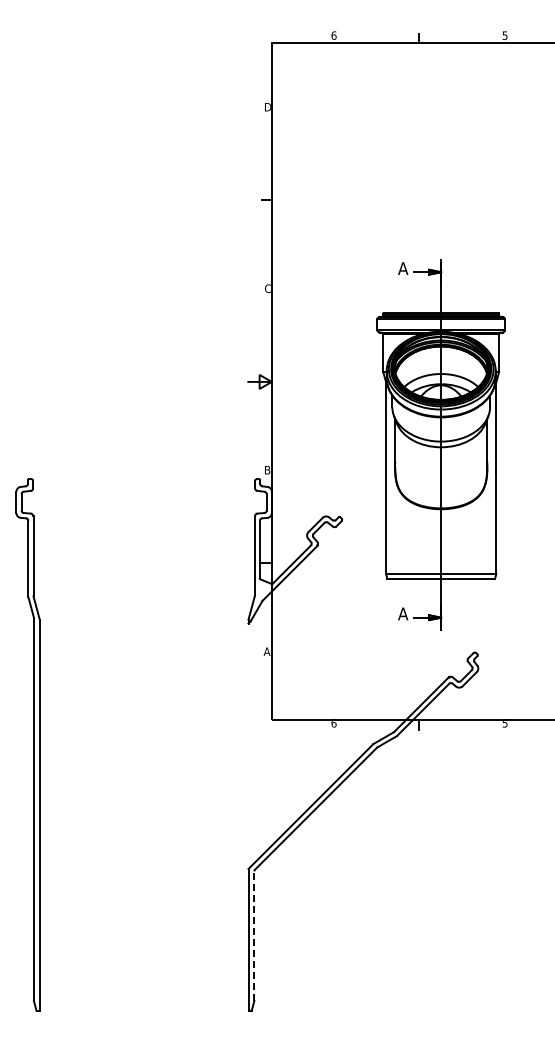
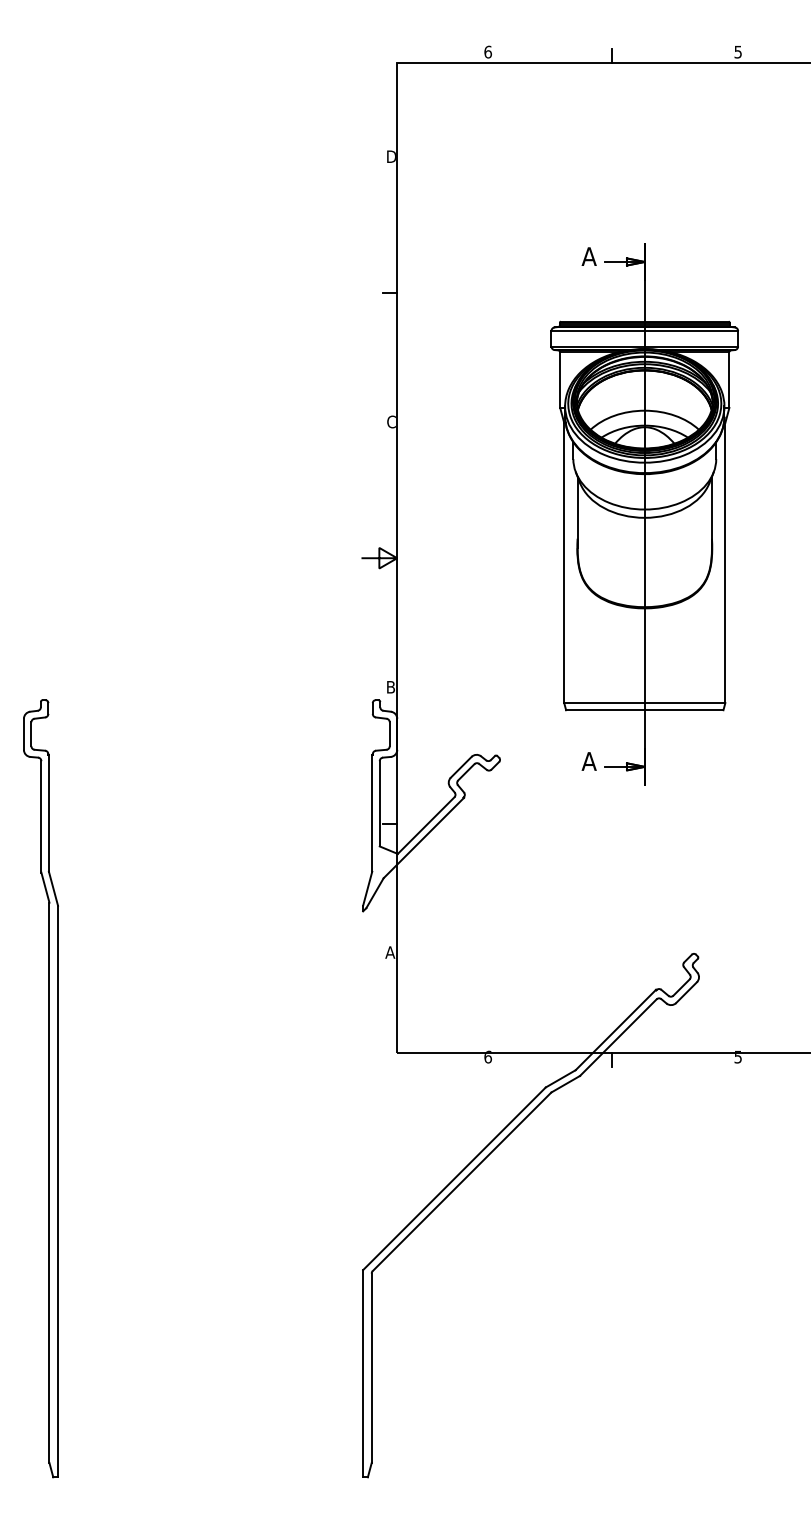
part: (440, 444) -> (643, 513), moved
line: (254, 936) -> (371, 1368), dashed -> solid

